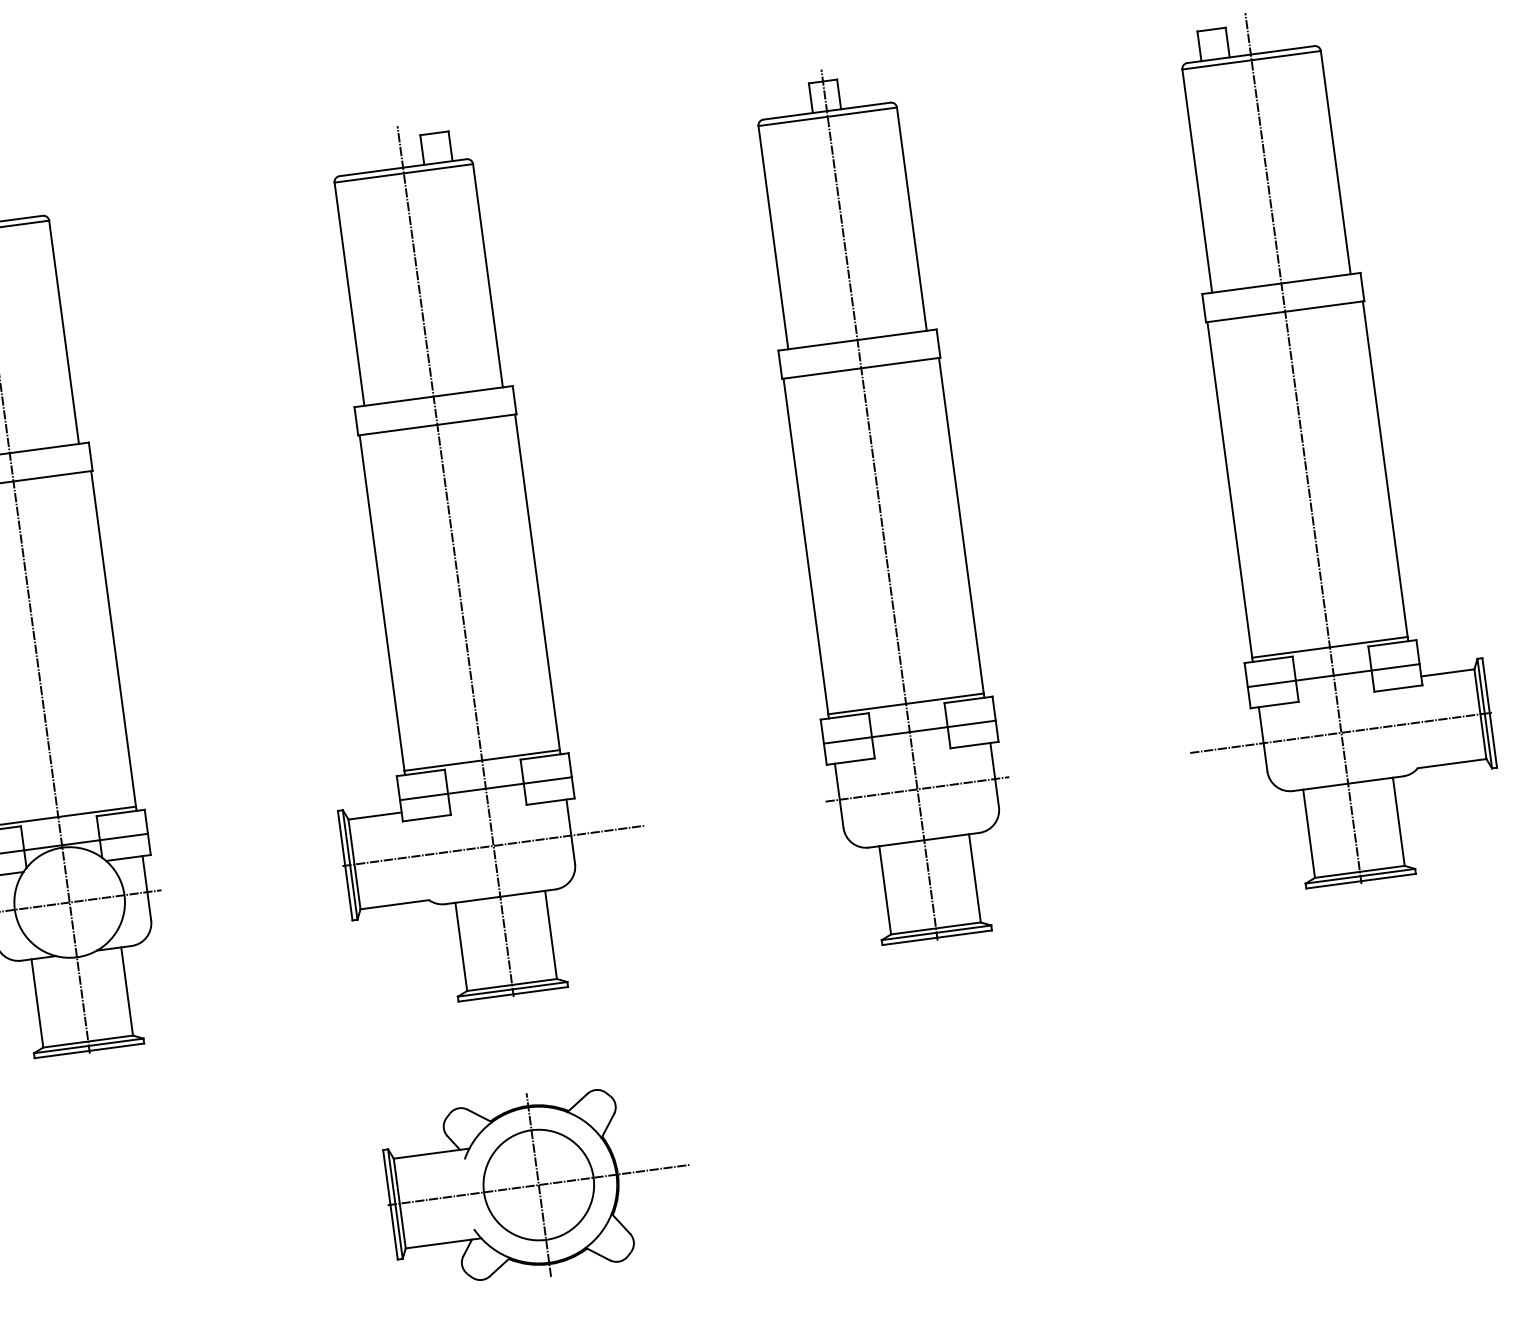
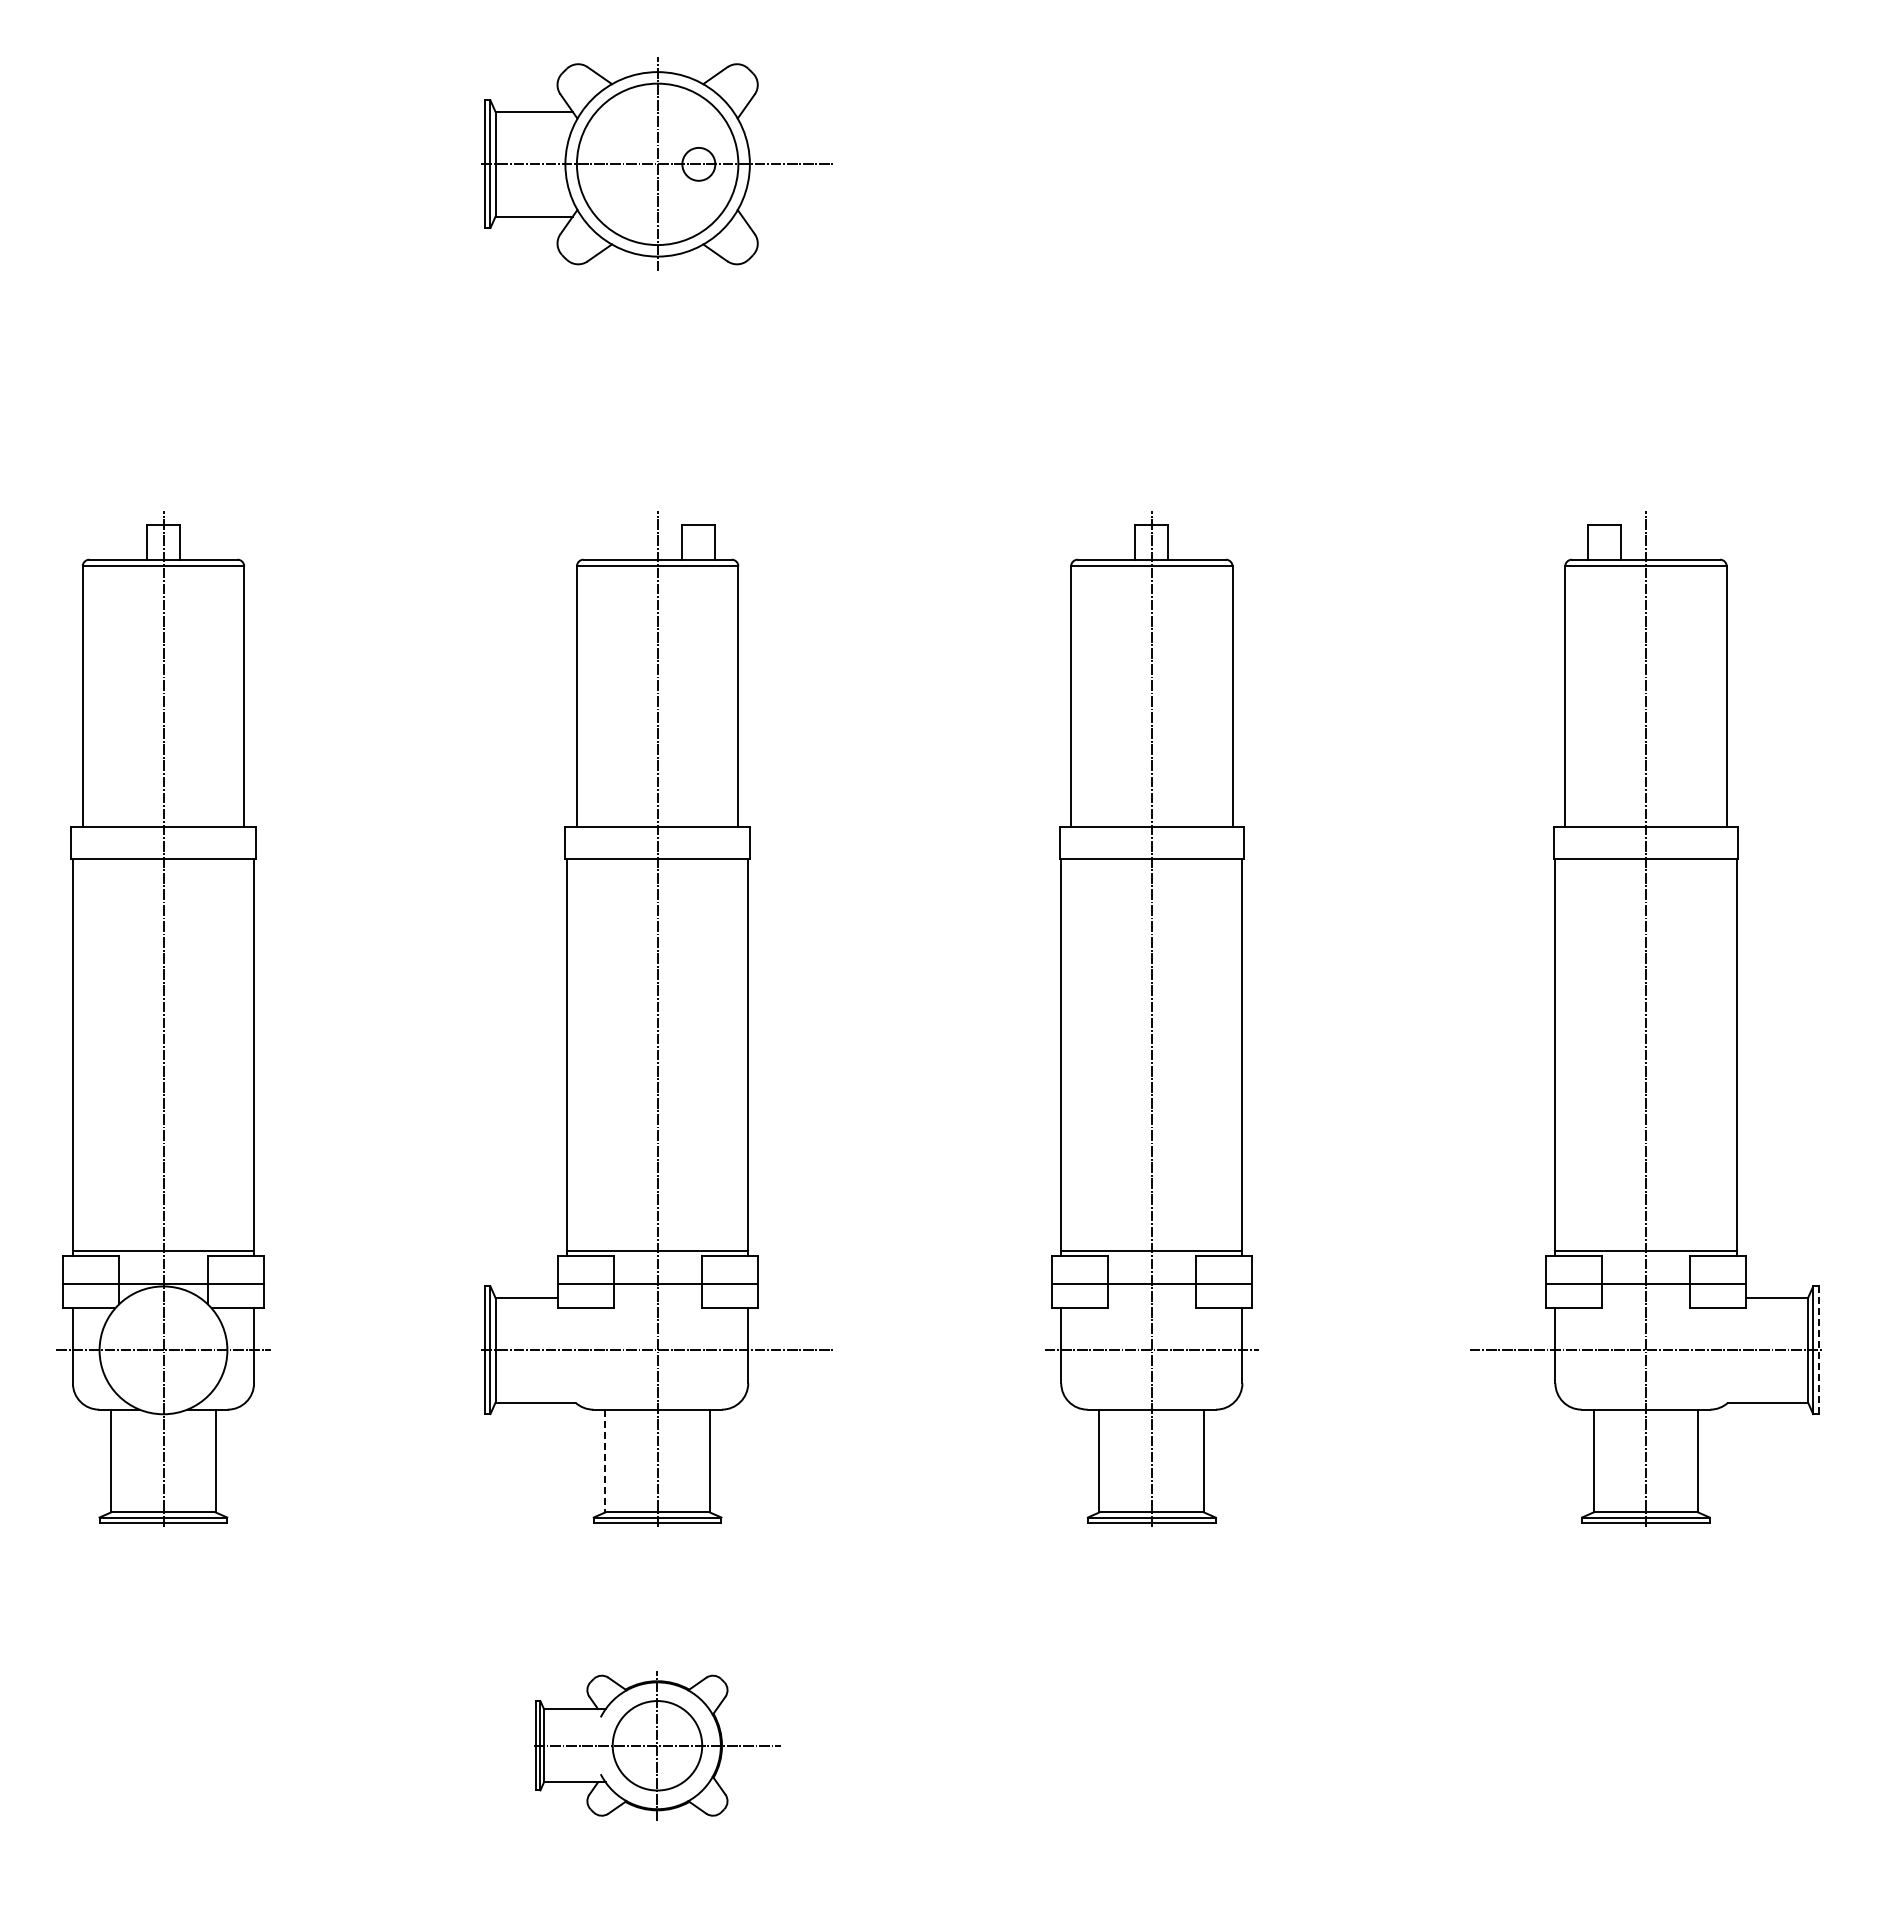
line: (1489, 713) -> (1818, 1350), solid -> dashed
line: (461, 947) -> (605, 1461), solid -> dashed
part: (537, 1185) -> (656, 1745), size x0.7

